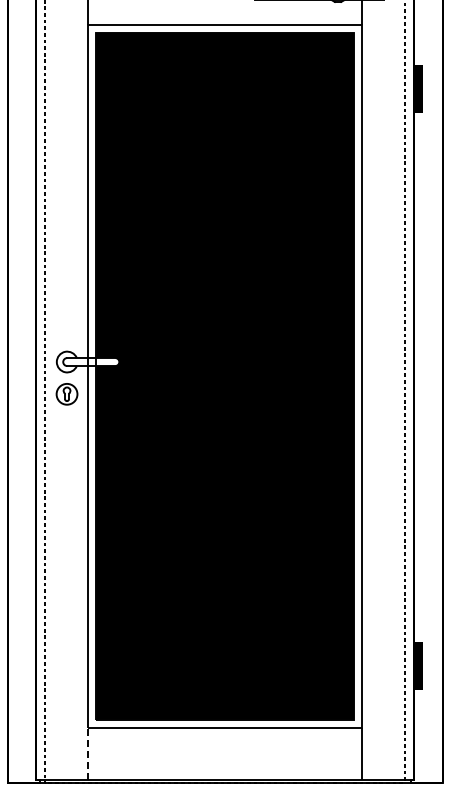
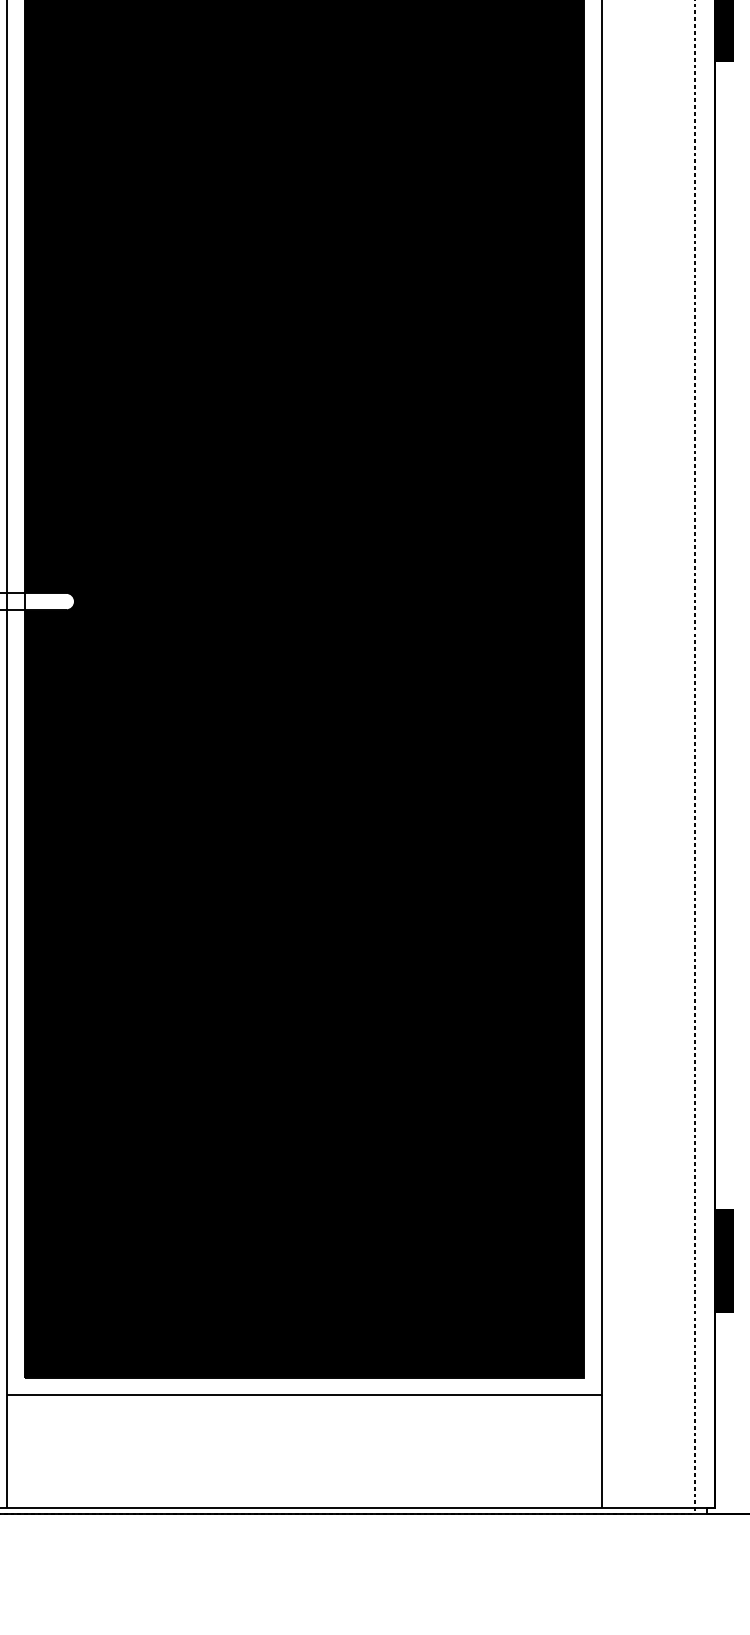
line: (88, 753) -> (8, 1450), dashed -> solid

